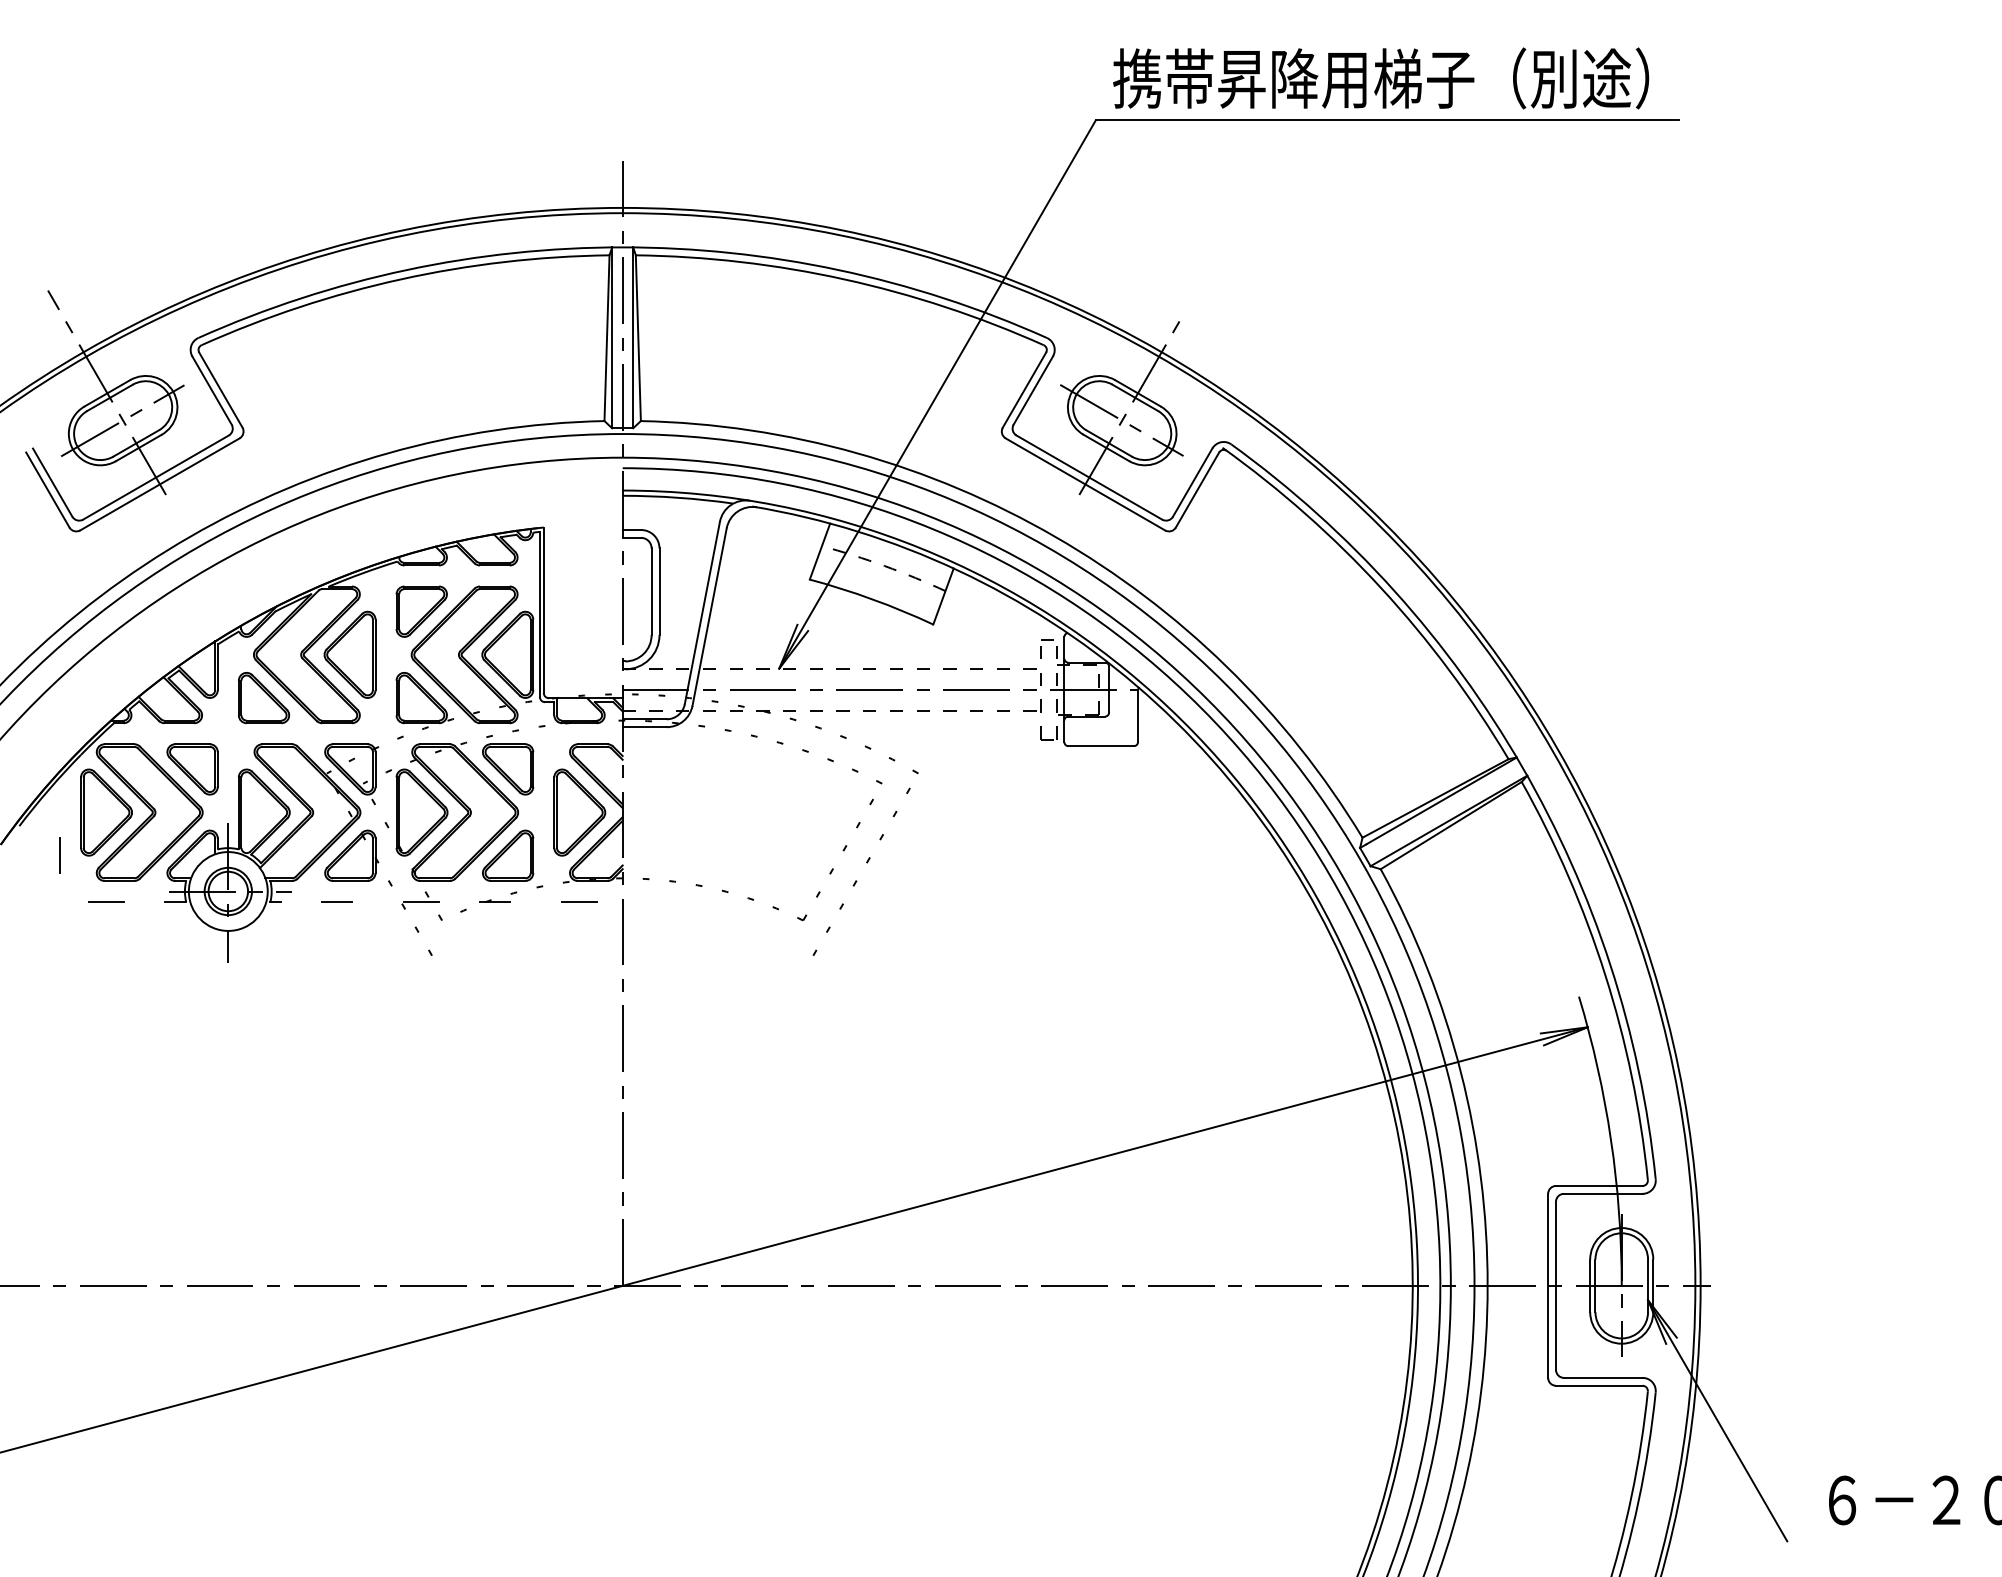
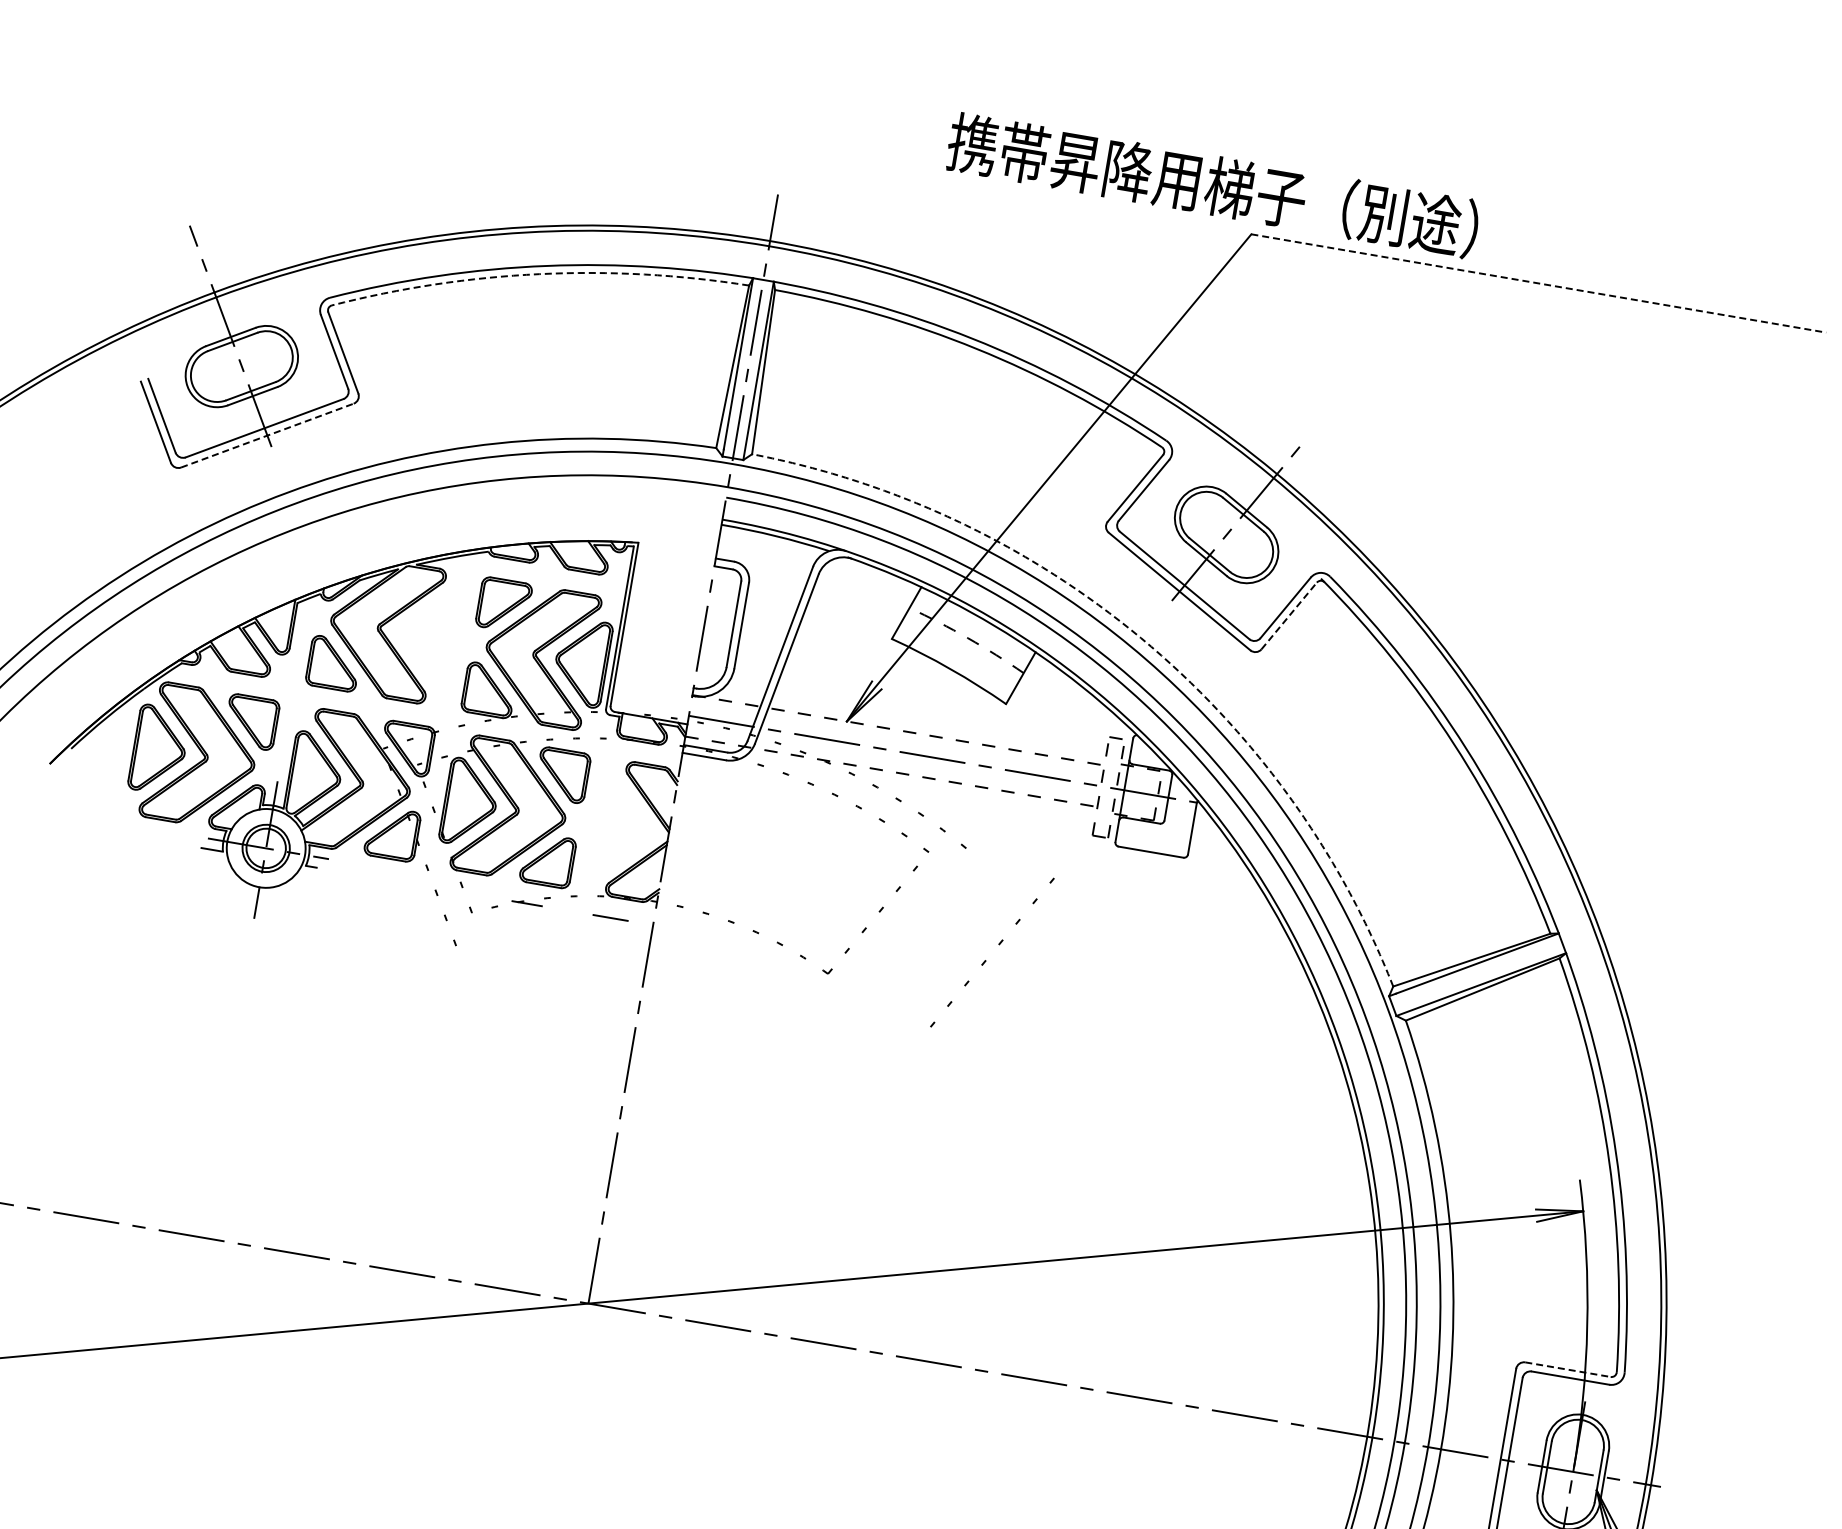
text: (1381, 78) -> (1213, 185), moved
line: (1387, 120) -> (1538, 283), solid -> dashed
arc: (400, 279) -> (539, 274), solid -> dashed
line: (122, 420) -> (241, 366), removed
line: (1121, 420) -> (1225, 534), removed
line: (160, 484) -> (267, 435), solid -> dashed
line: (1197, 489) -> (1289, 615), solid -> dashed
arc: (1055, 536) -> (1141, 637), solid -> dashed
part: (349, 654) -> (425, 635), removed
part: (579, 812) -> (625, 829), removed
line: (60, 855) -> (106, 784), removed
line: (867, 863) -> (999, 945), moved
line: (105, 902) -> (143, 838), removed
line: (336, 902) -> (370, 877), removed
line: (421, 902) -> (454, 891), removed
line: (1599, 1185) -> (1568, 1369), solid -> dashed

